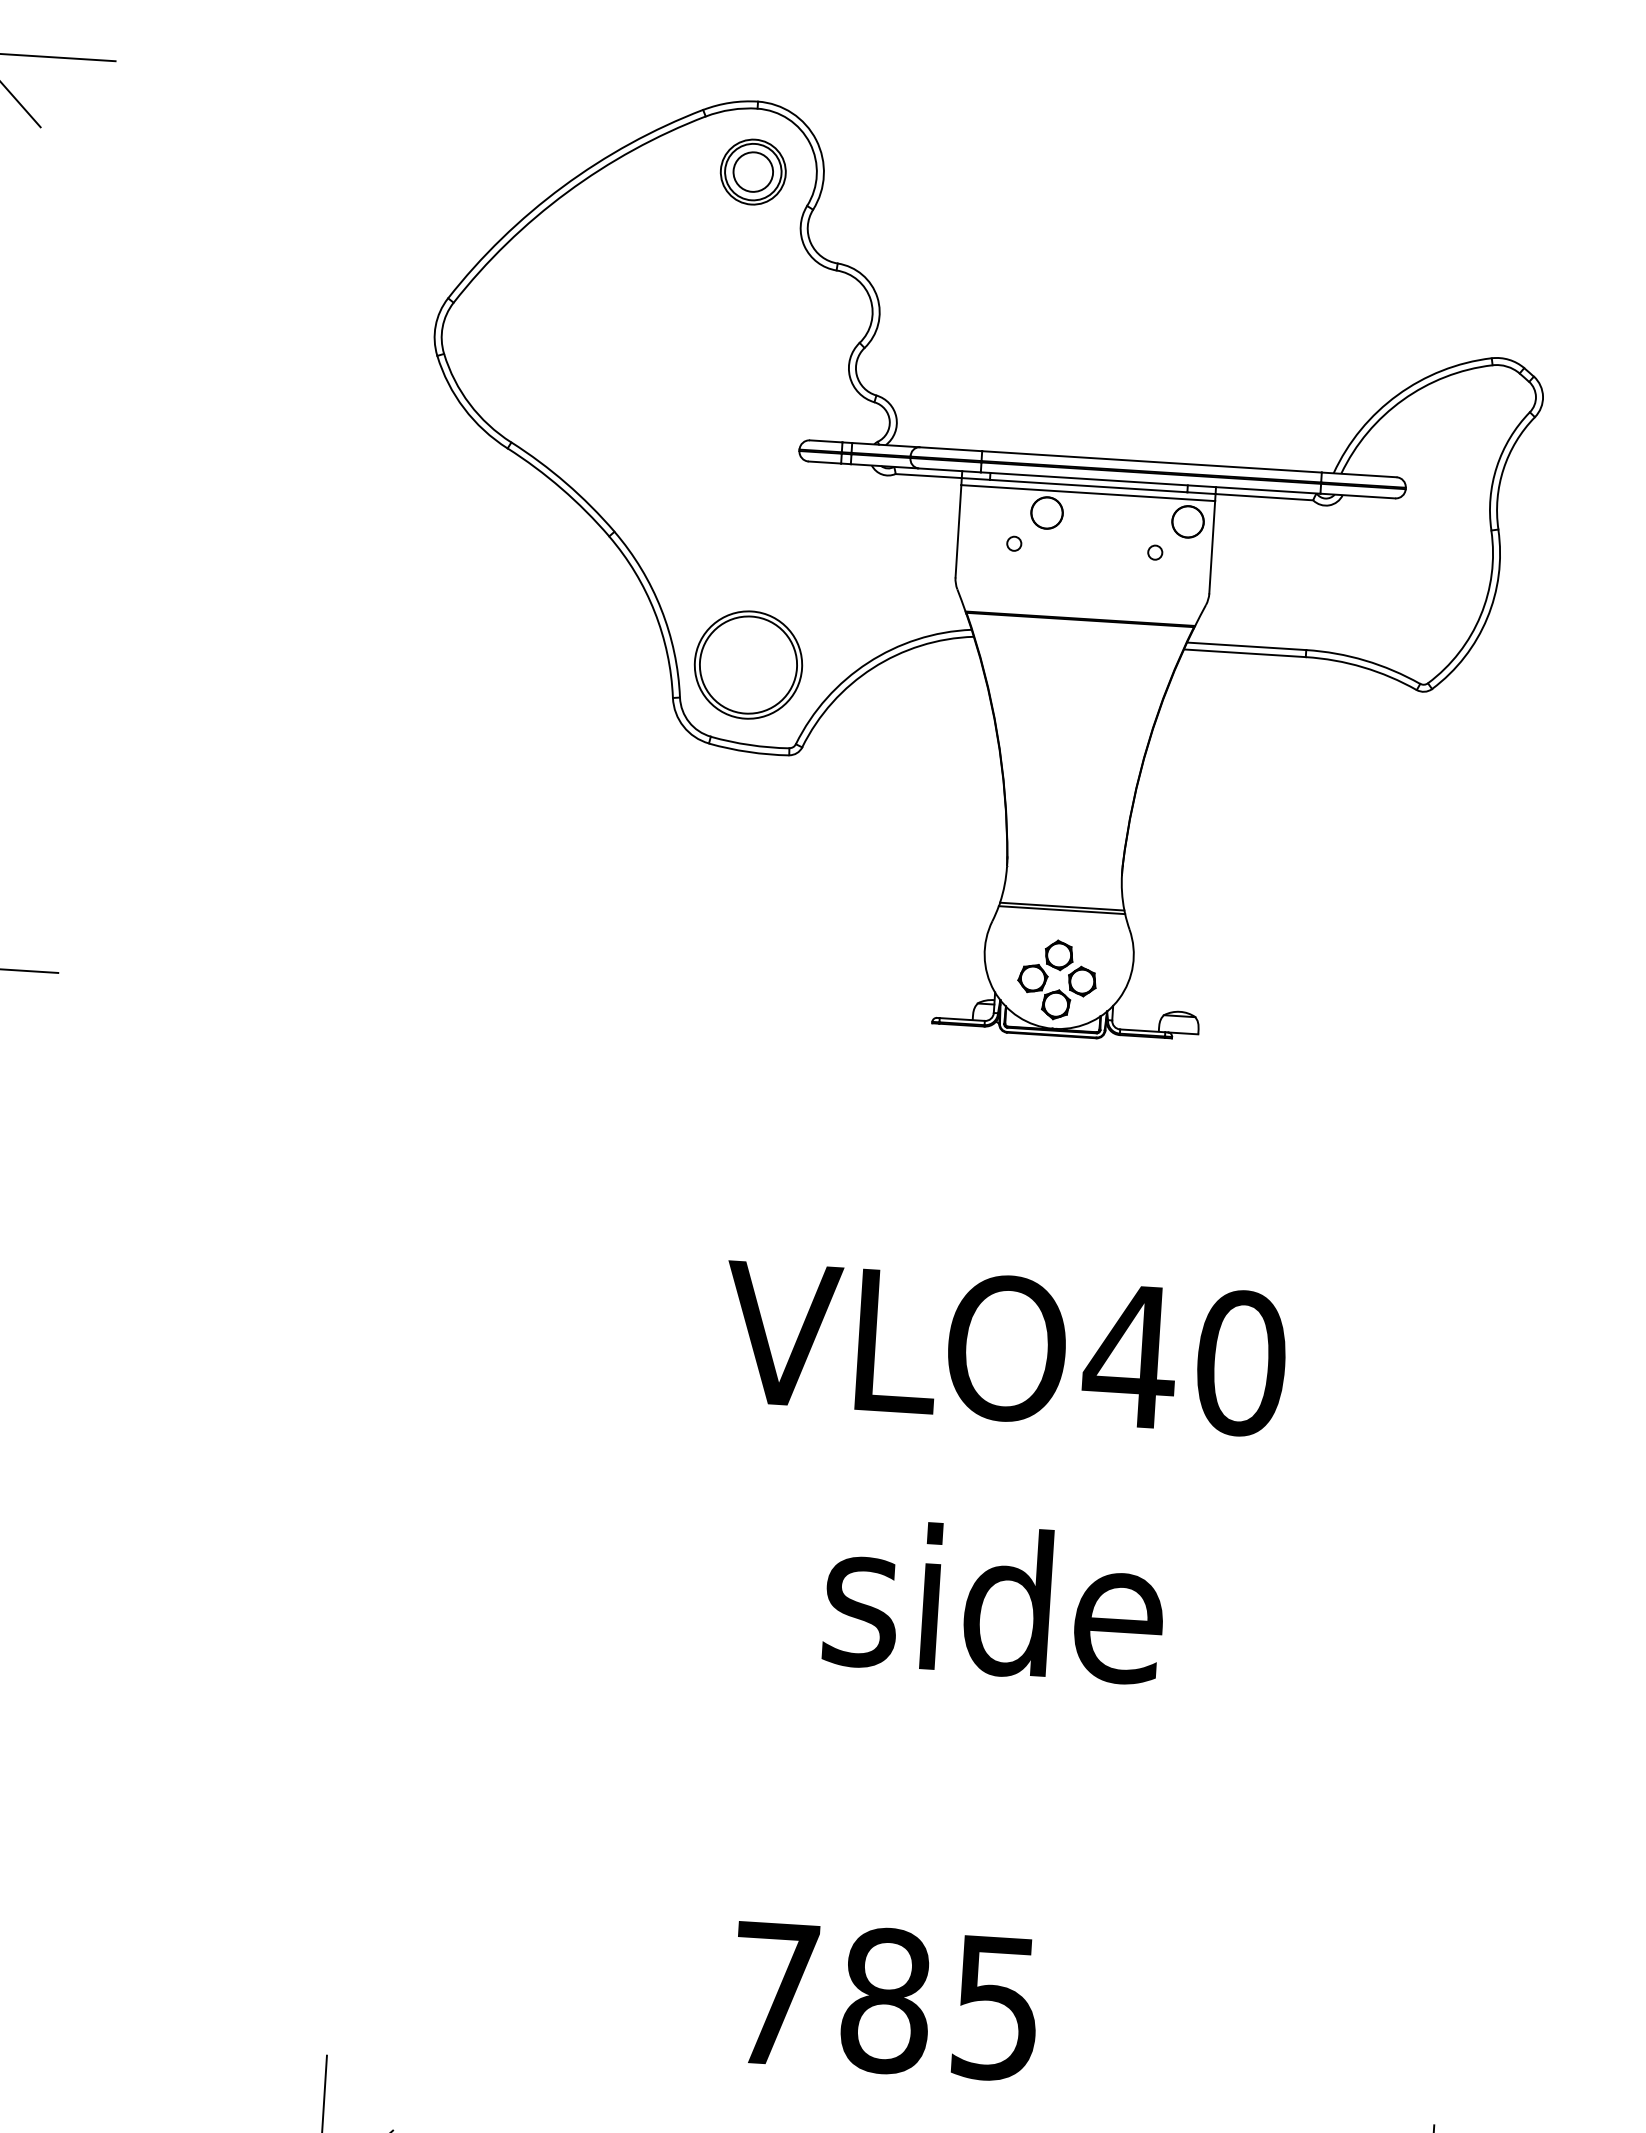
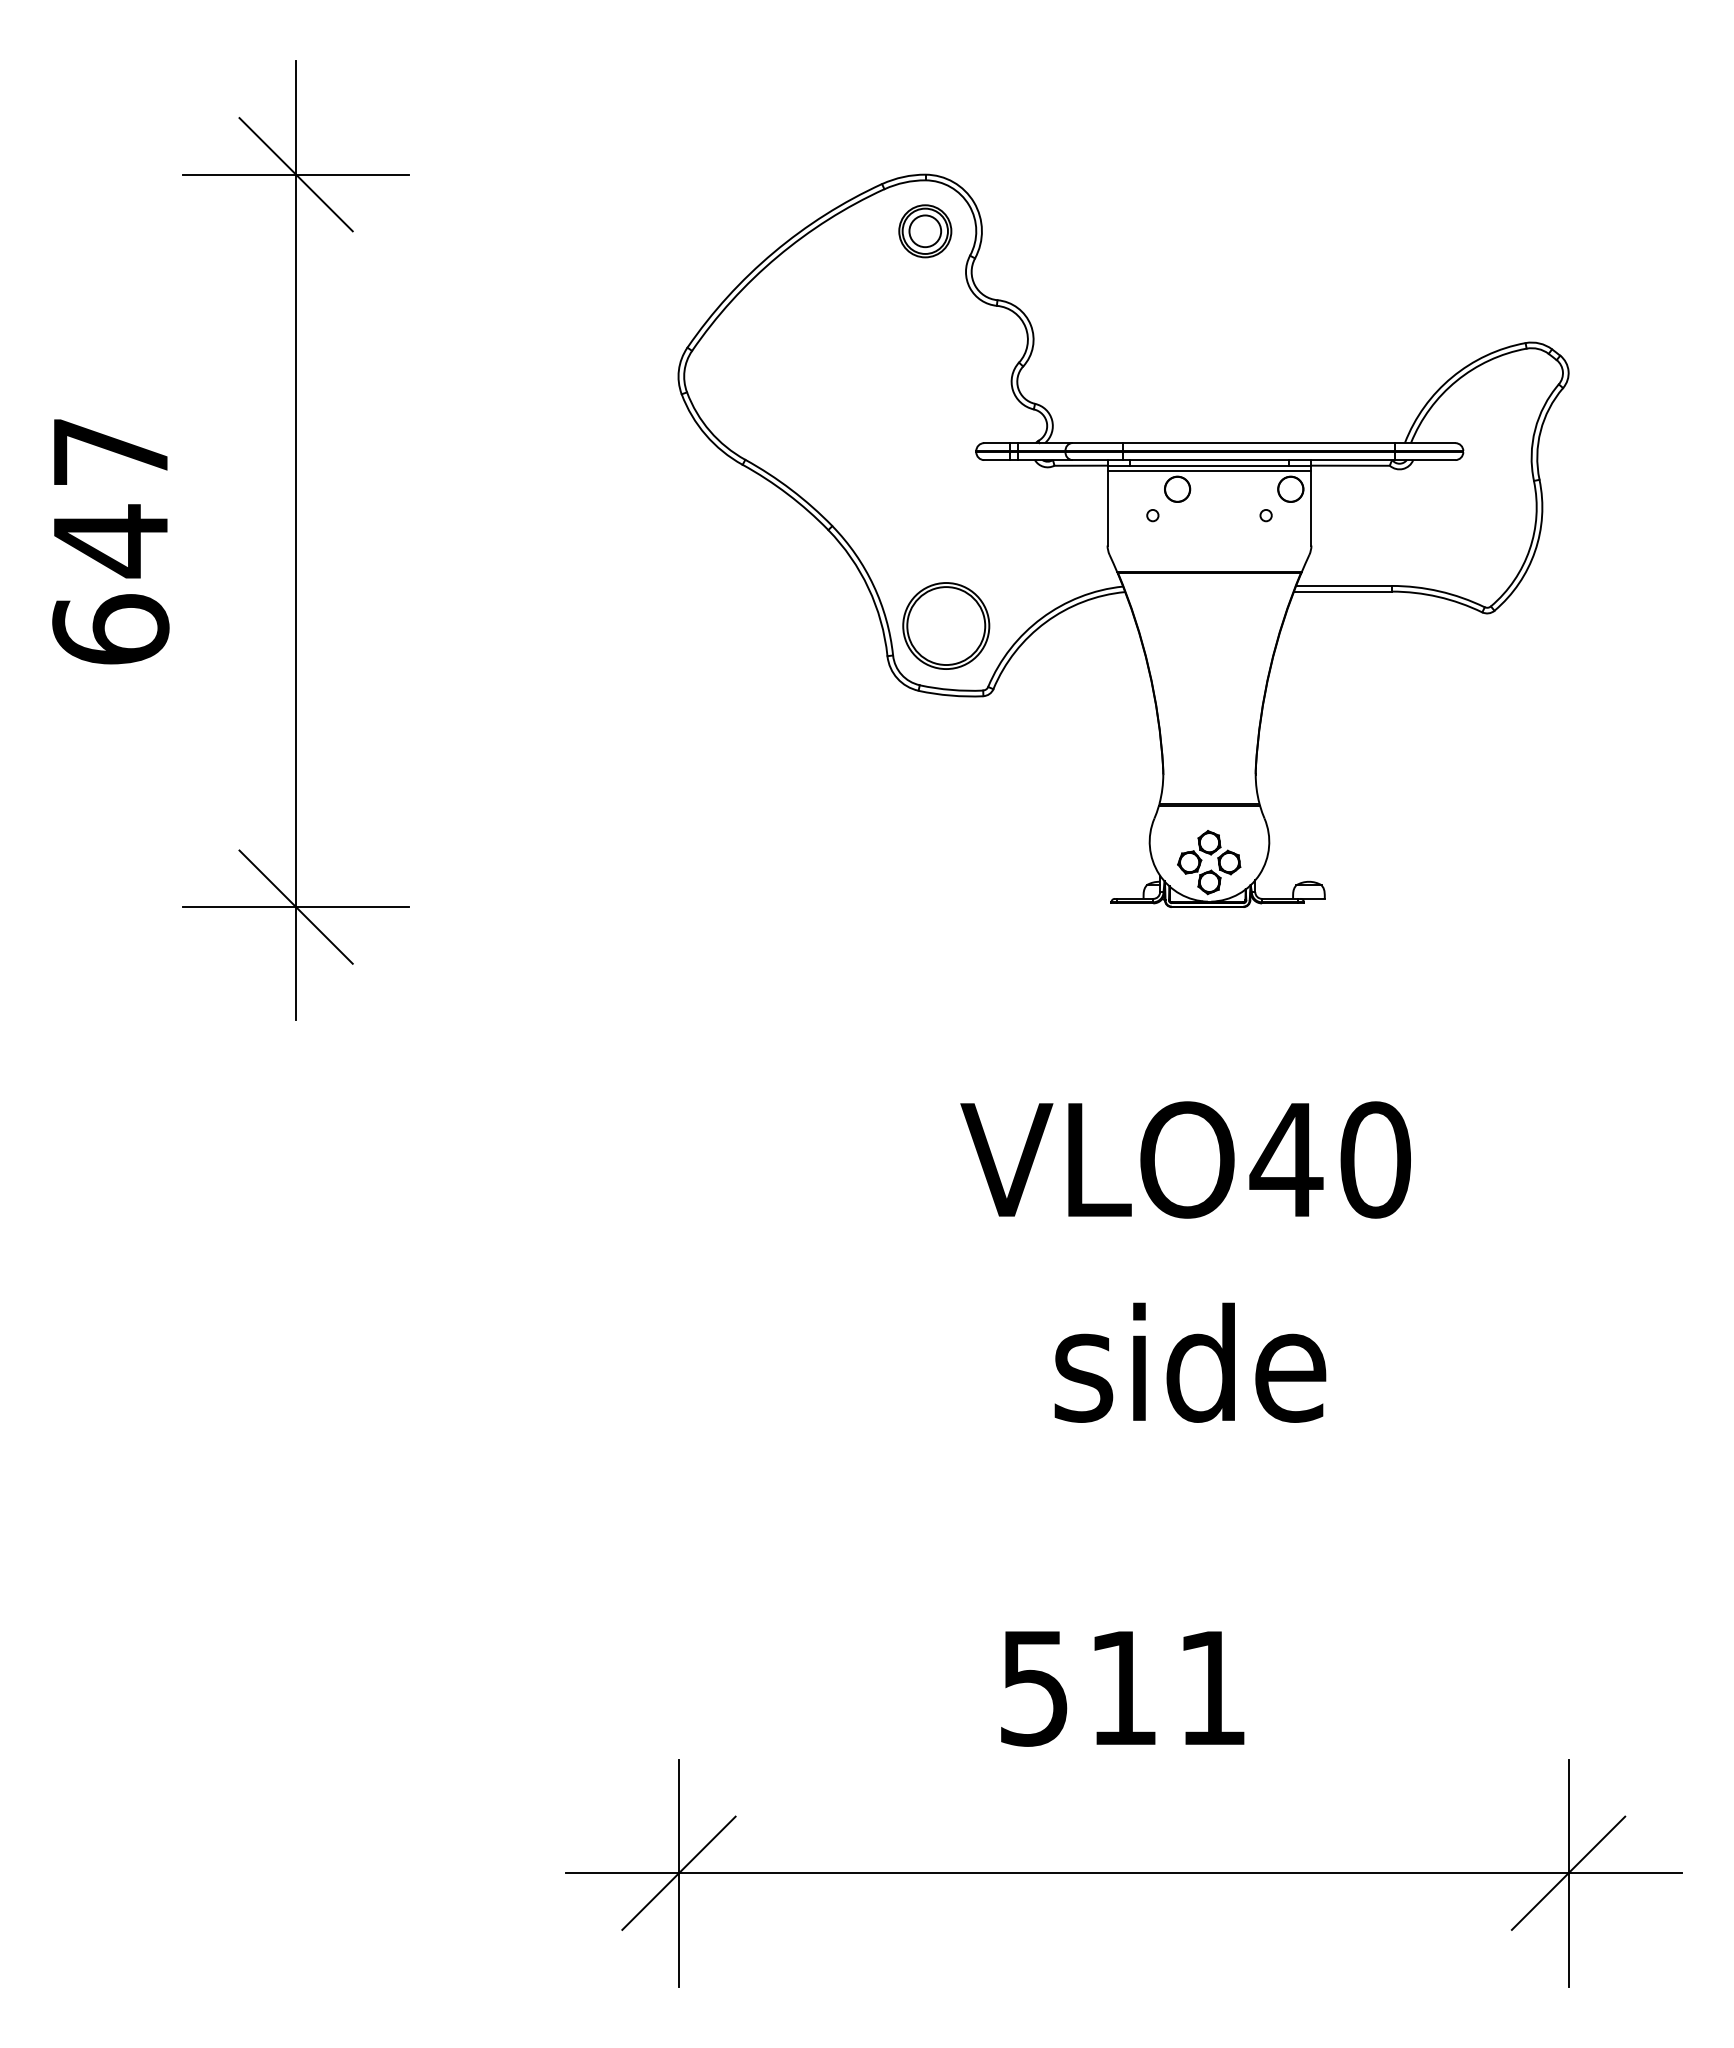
text: (884, 2000) -> (1122, 1687), 785 -> 511

